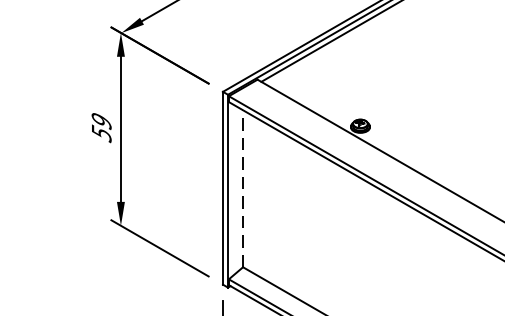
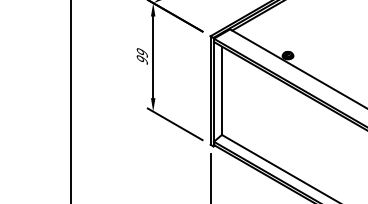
text: (100, 133) -> (141, 59), 59 -> 99
line: (242, 188) -> (221, 90), dashed -> solid

